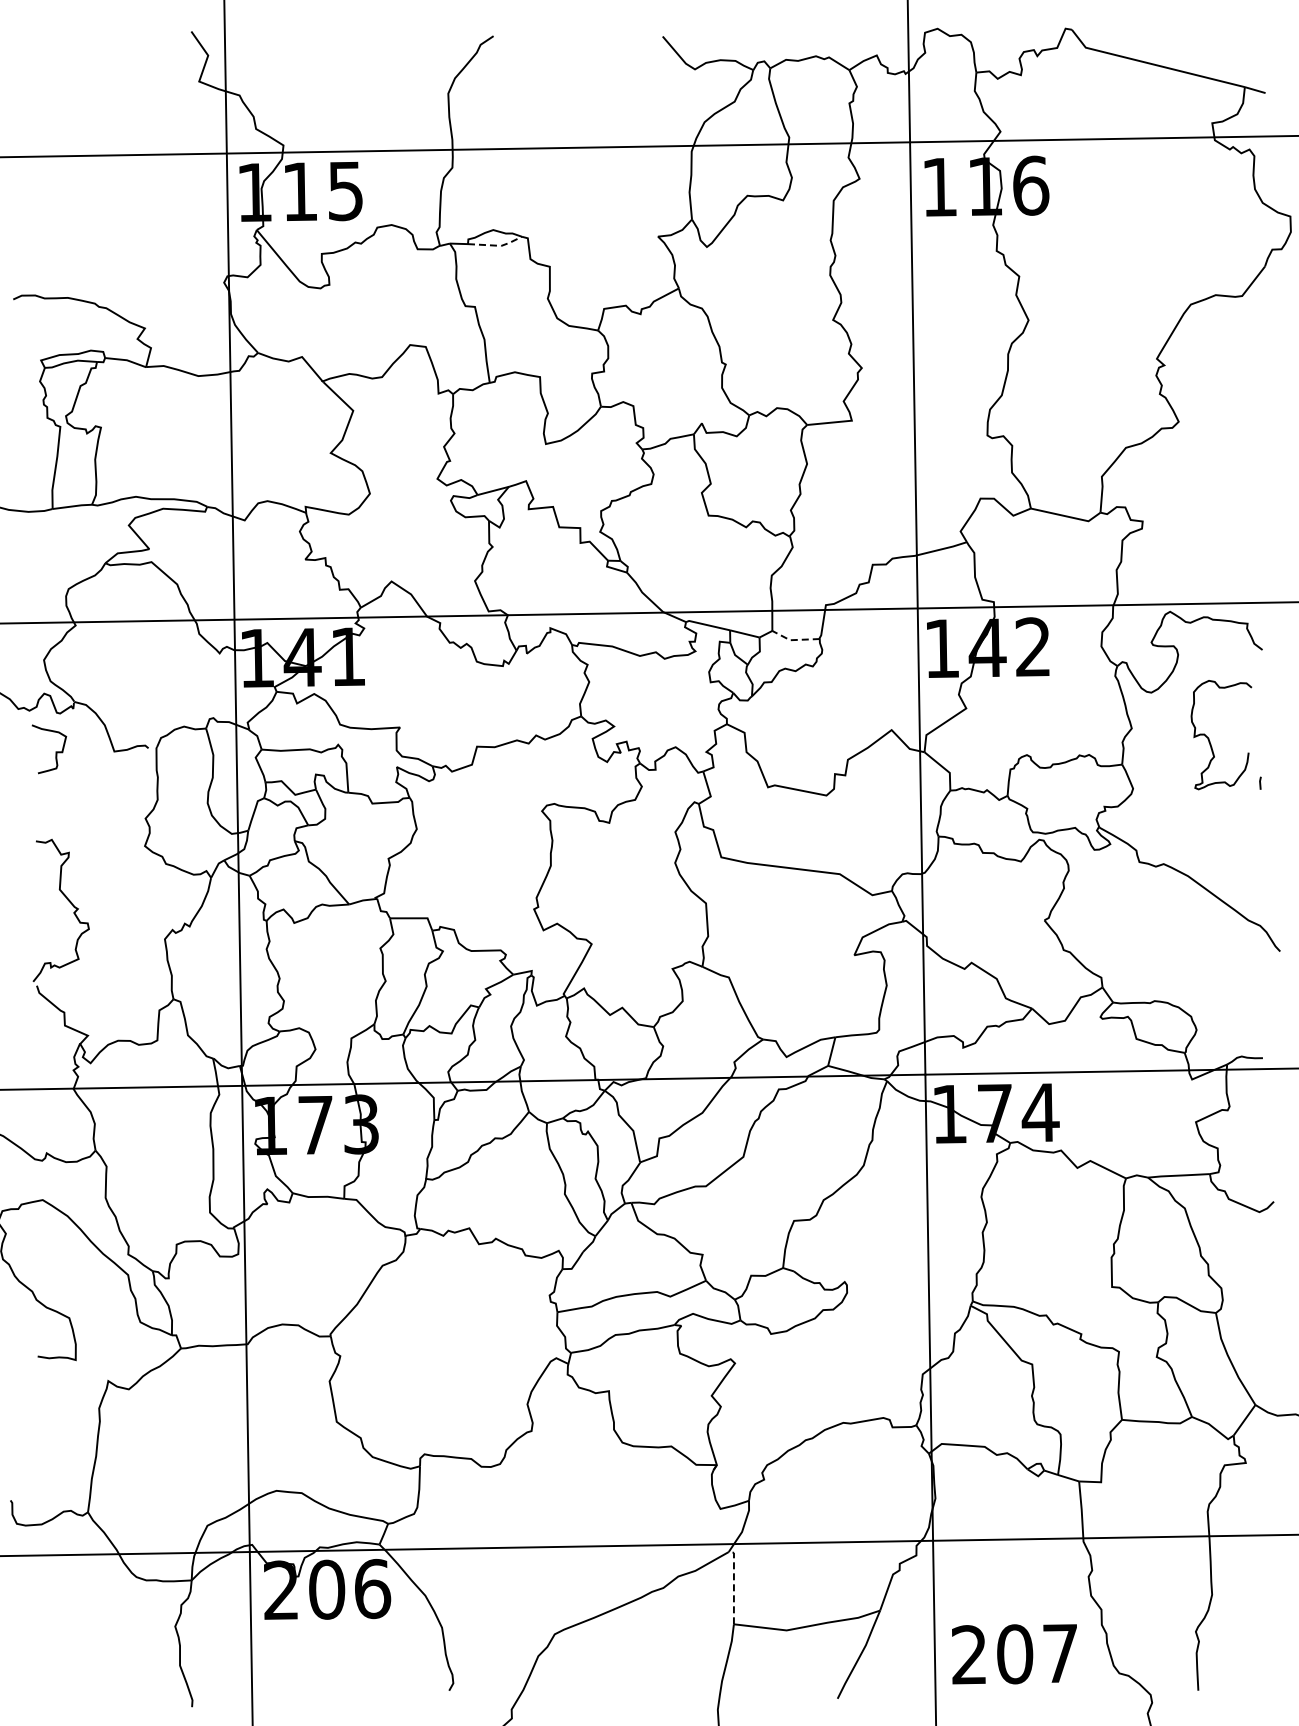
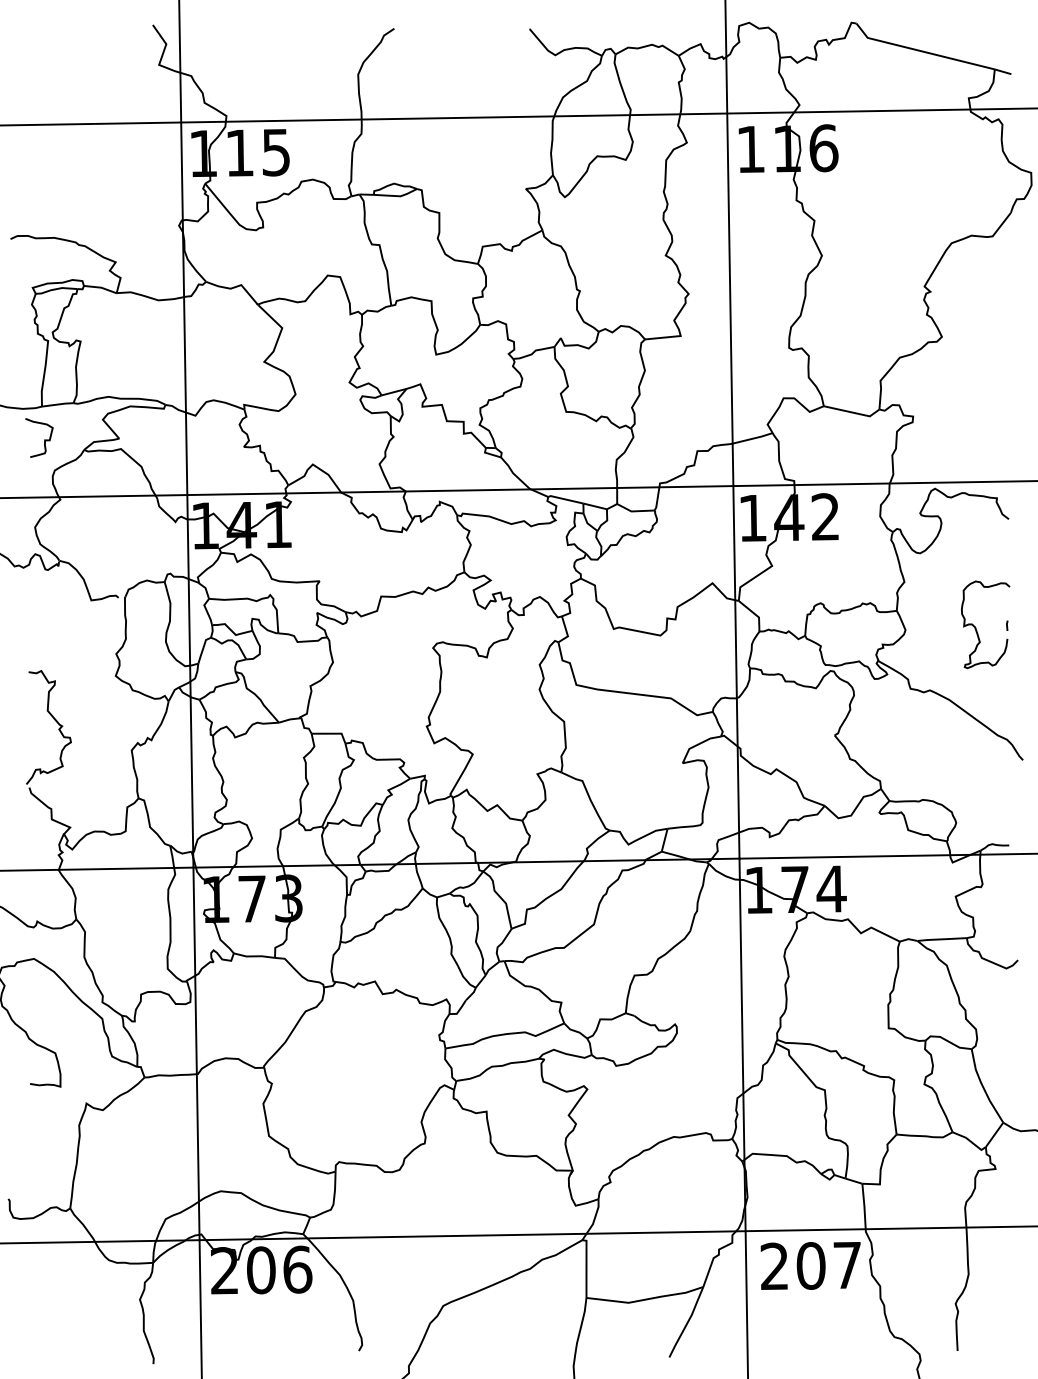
line: (497, 245) -> (397, 195), dashed -> solid
line: (794, 640) -> (634, 511), dashed -> solid
curve: (1209, 738) -> (976, 627), moved
curve: (55, 751) -> (44, 439), moved
line: (733, 1584) -> (586, 1266), dashed -> solid
text: (1014, 1654) -> (810, 1266), moved

